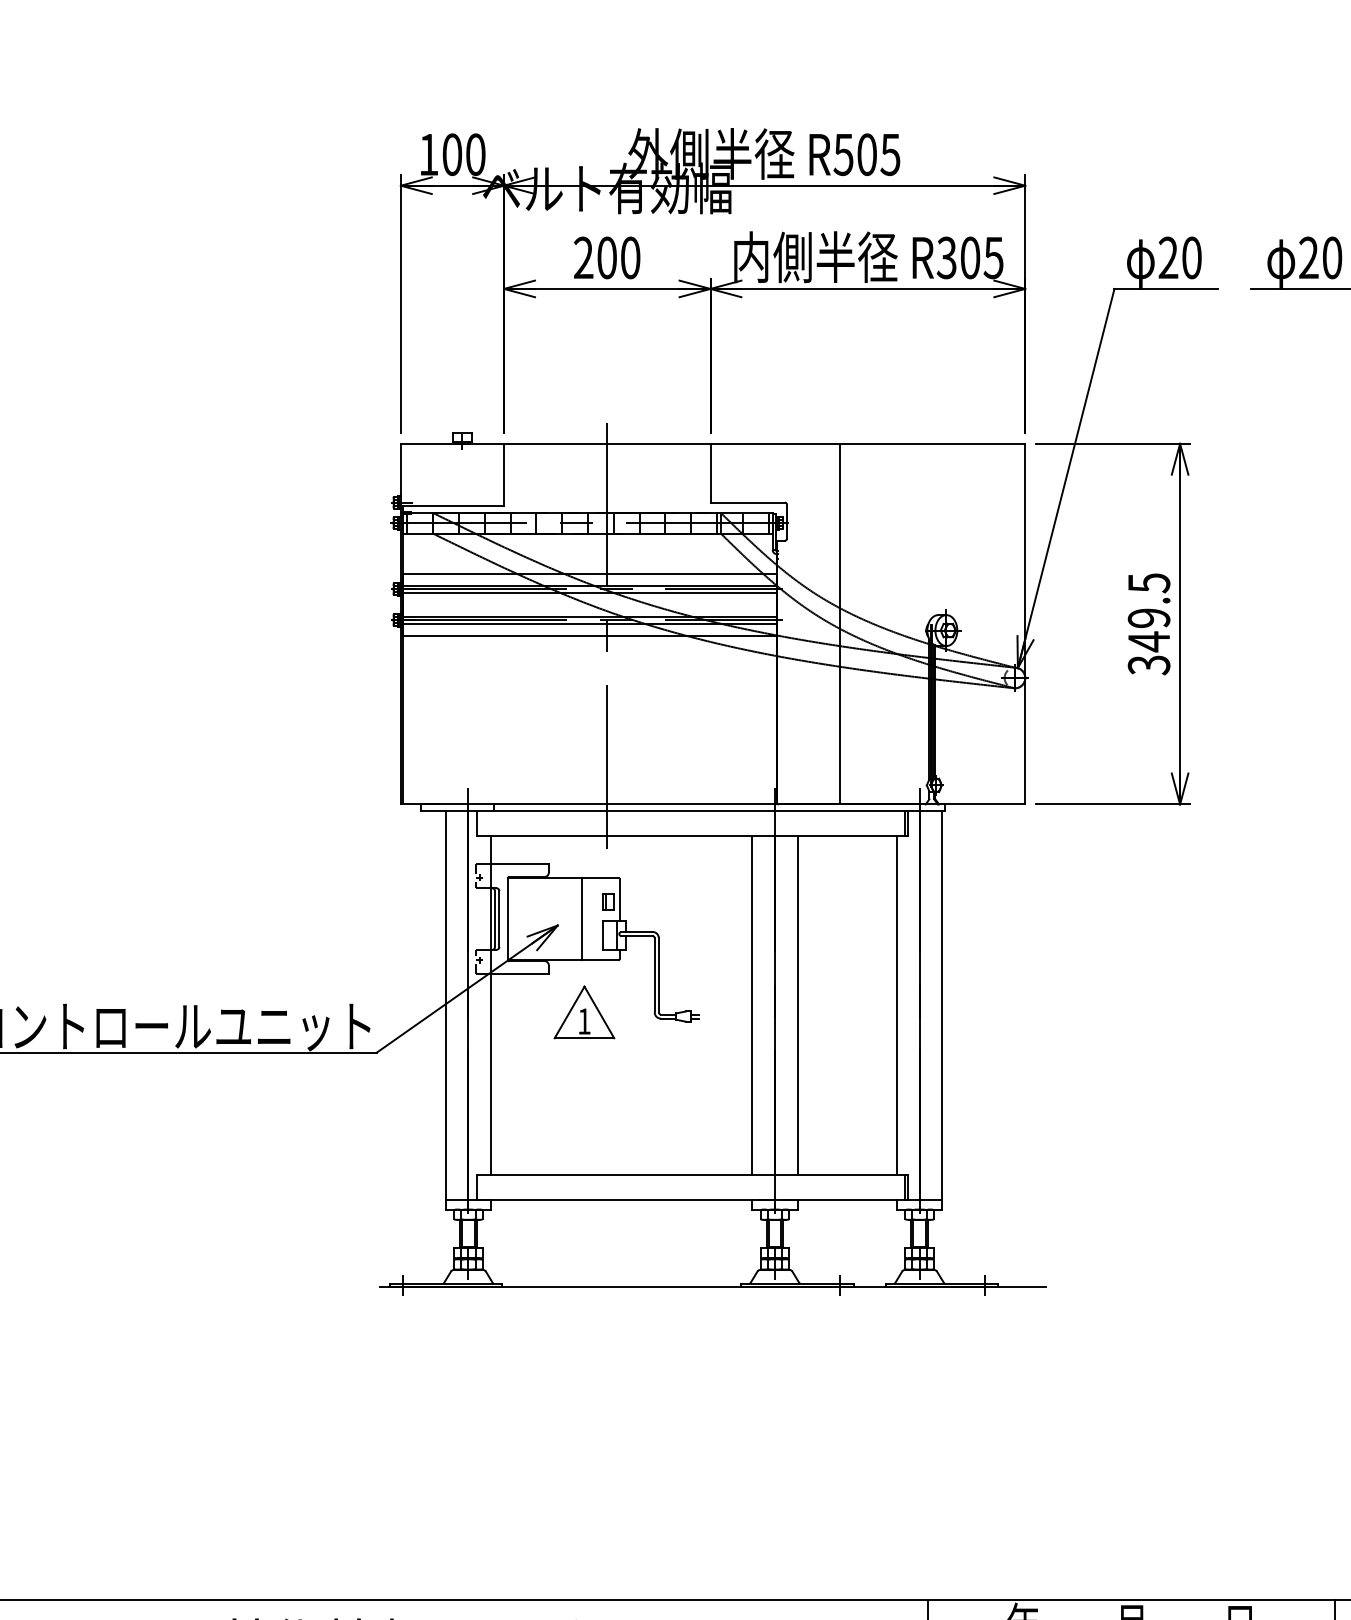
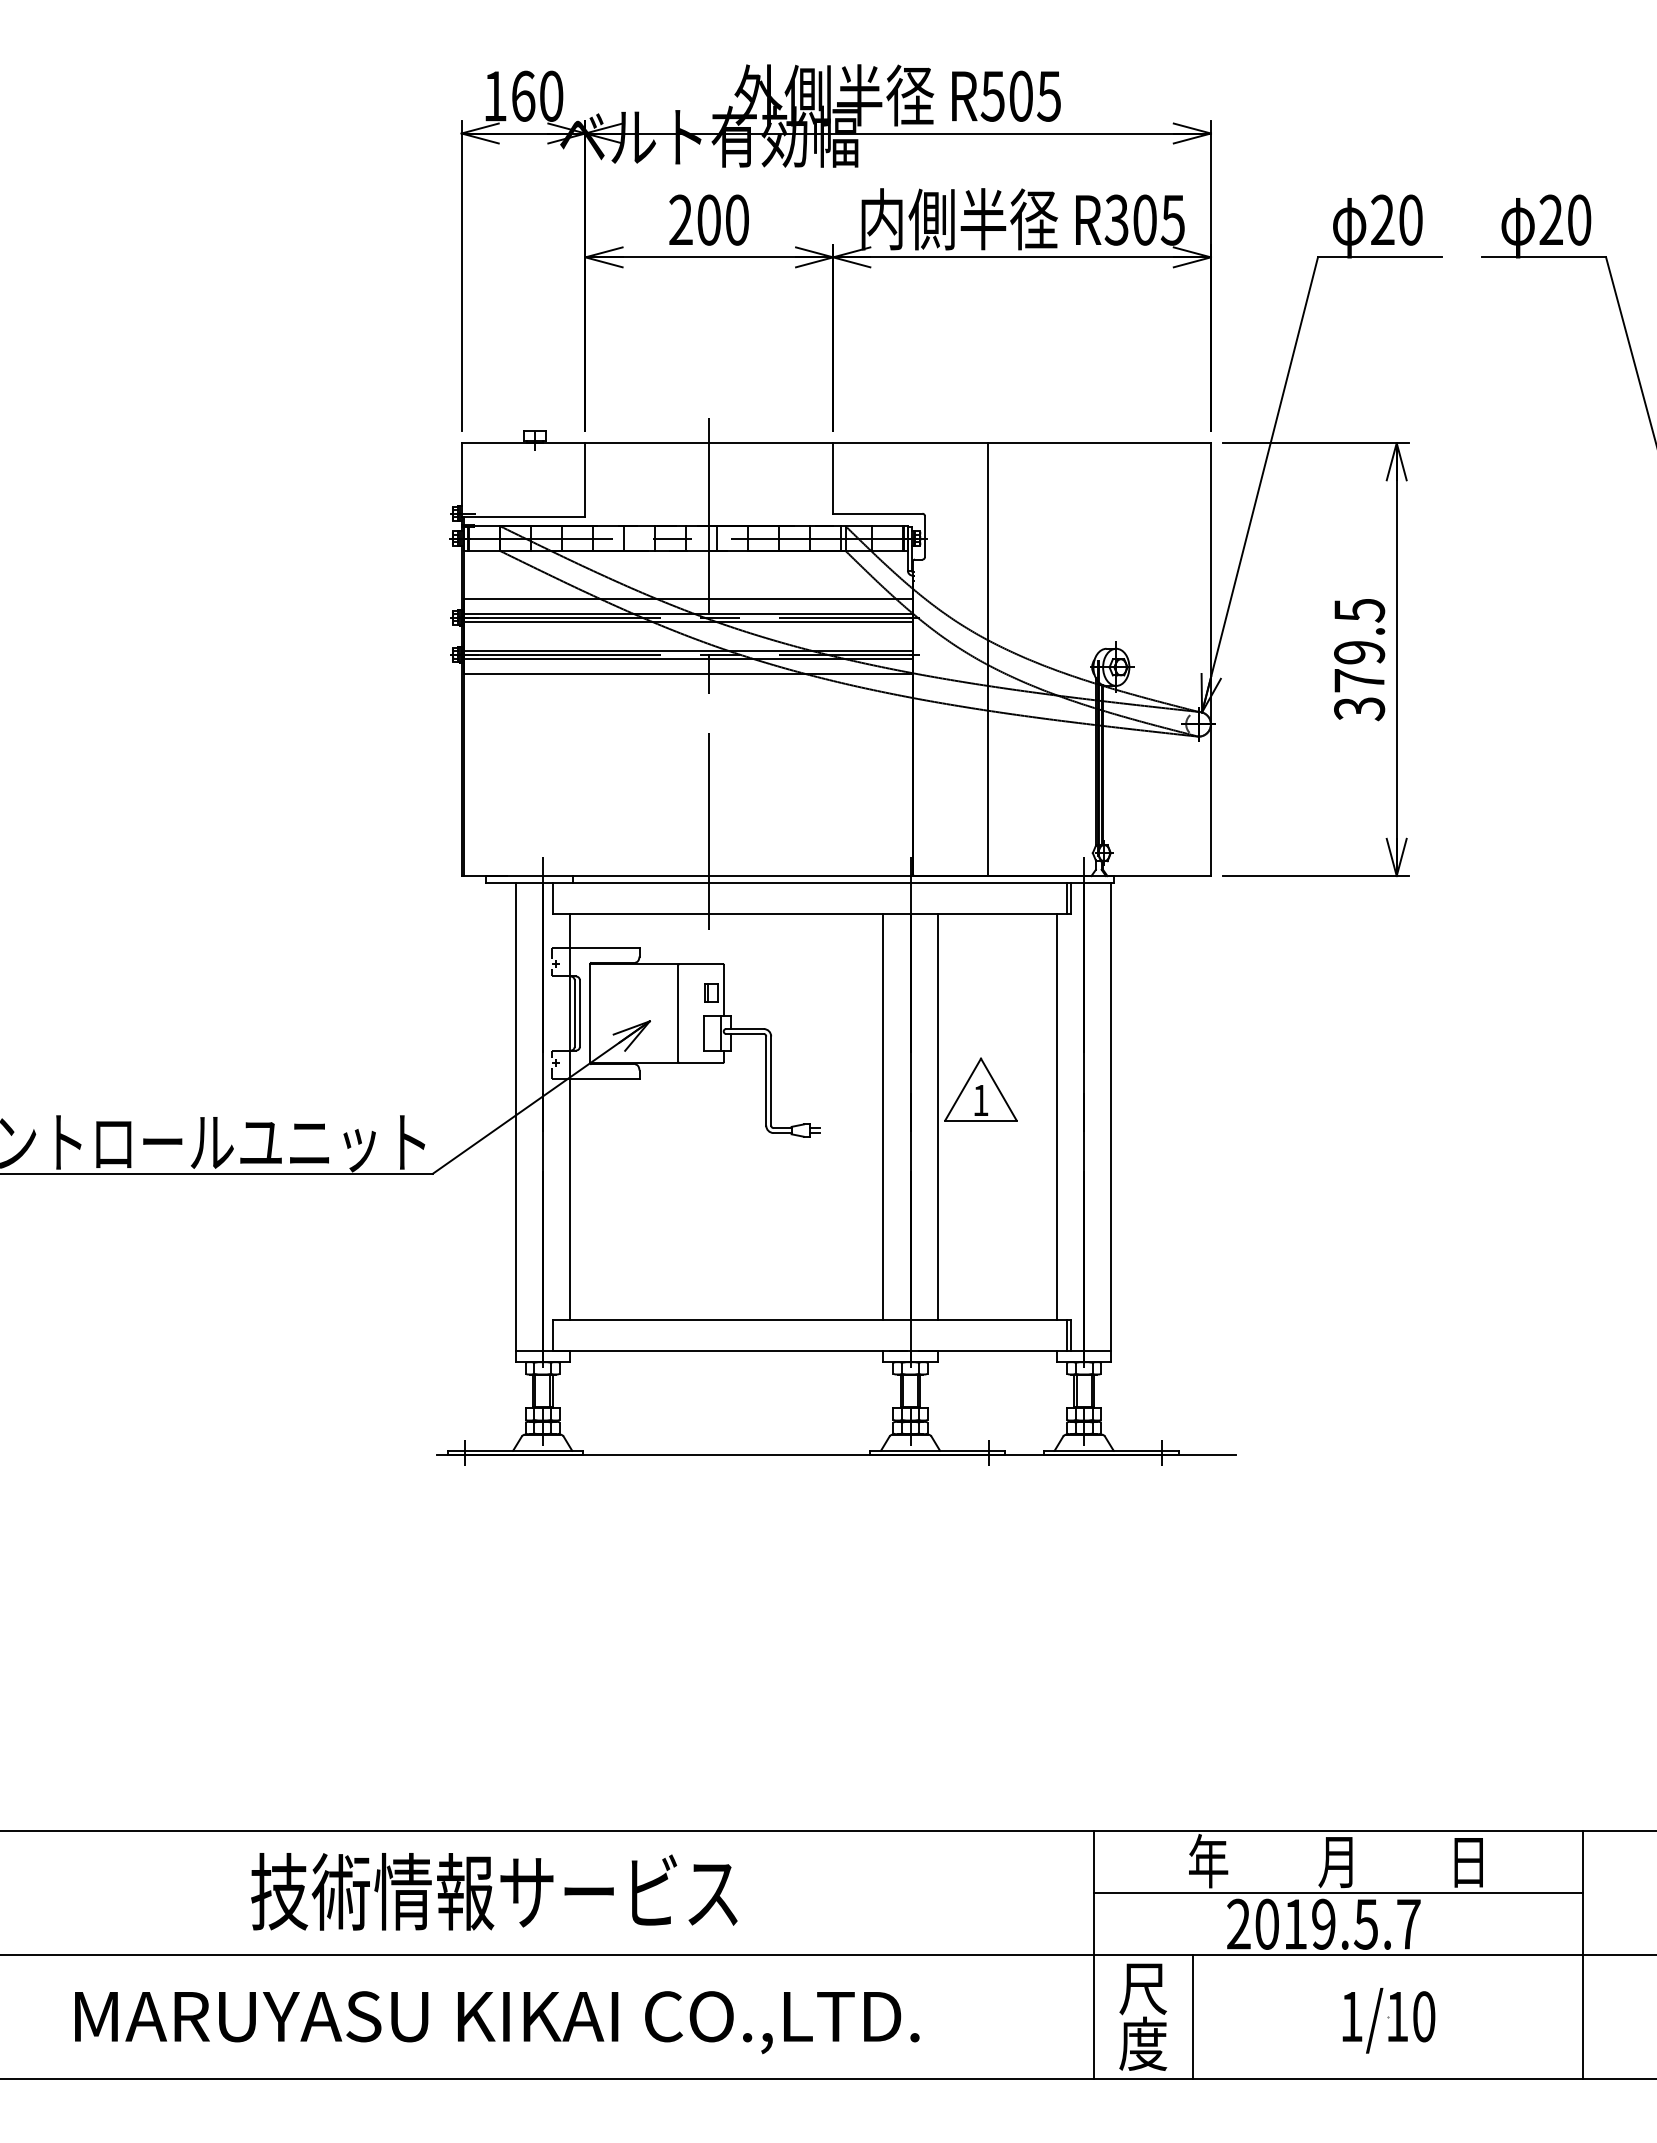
text: (452, 154) -> (523, 95), 100 -> 160
text: (1149, 641) -> (1359, 680), 349.5 -> 379.5
part: (584, 1012) -> (980, 1089), moved

